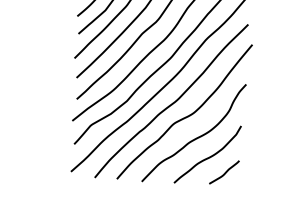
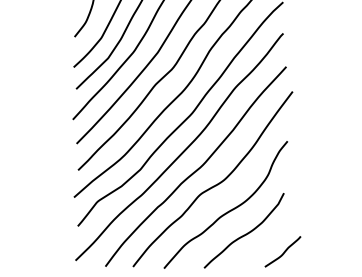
curve: (224, 173) -> (283, 252), moved

